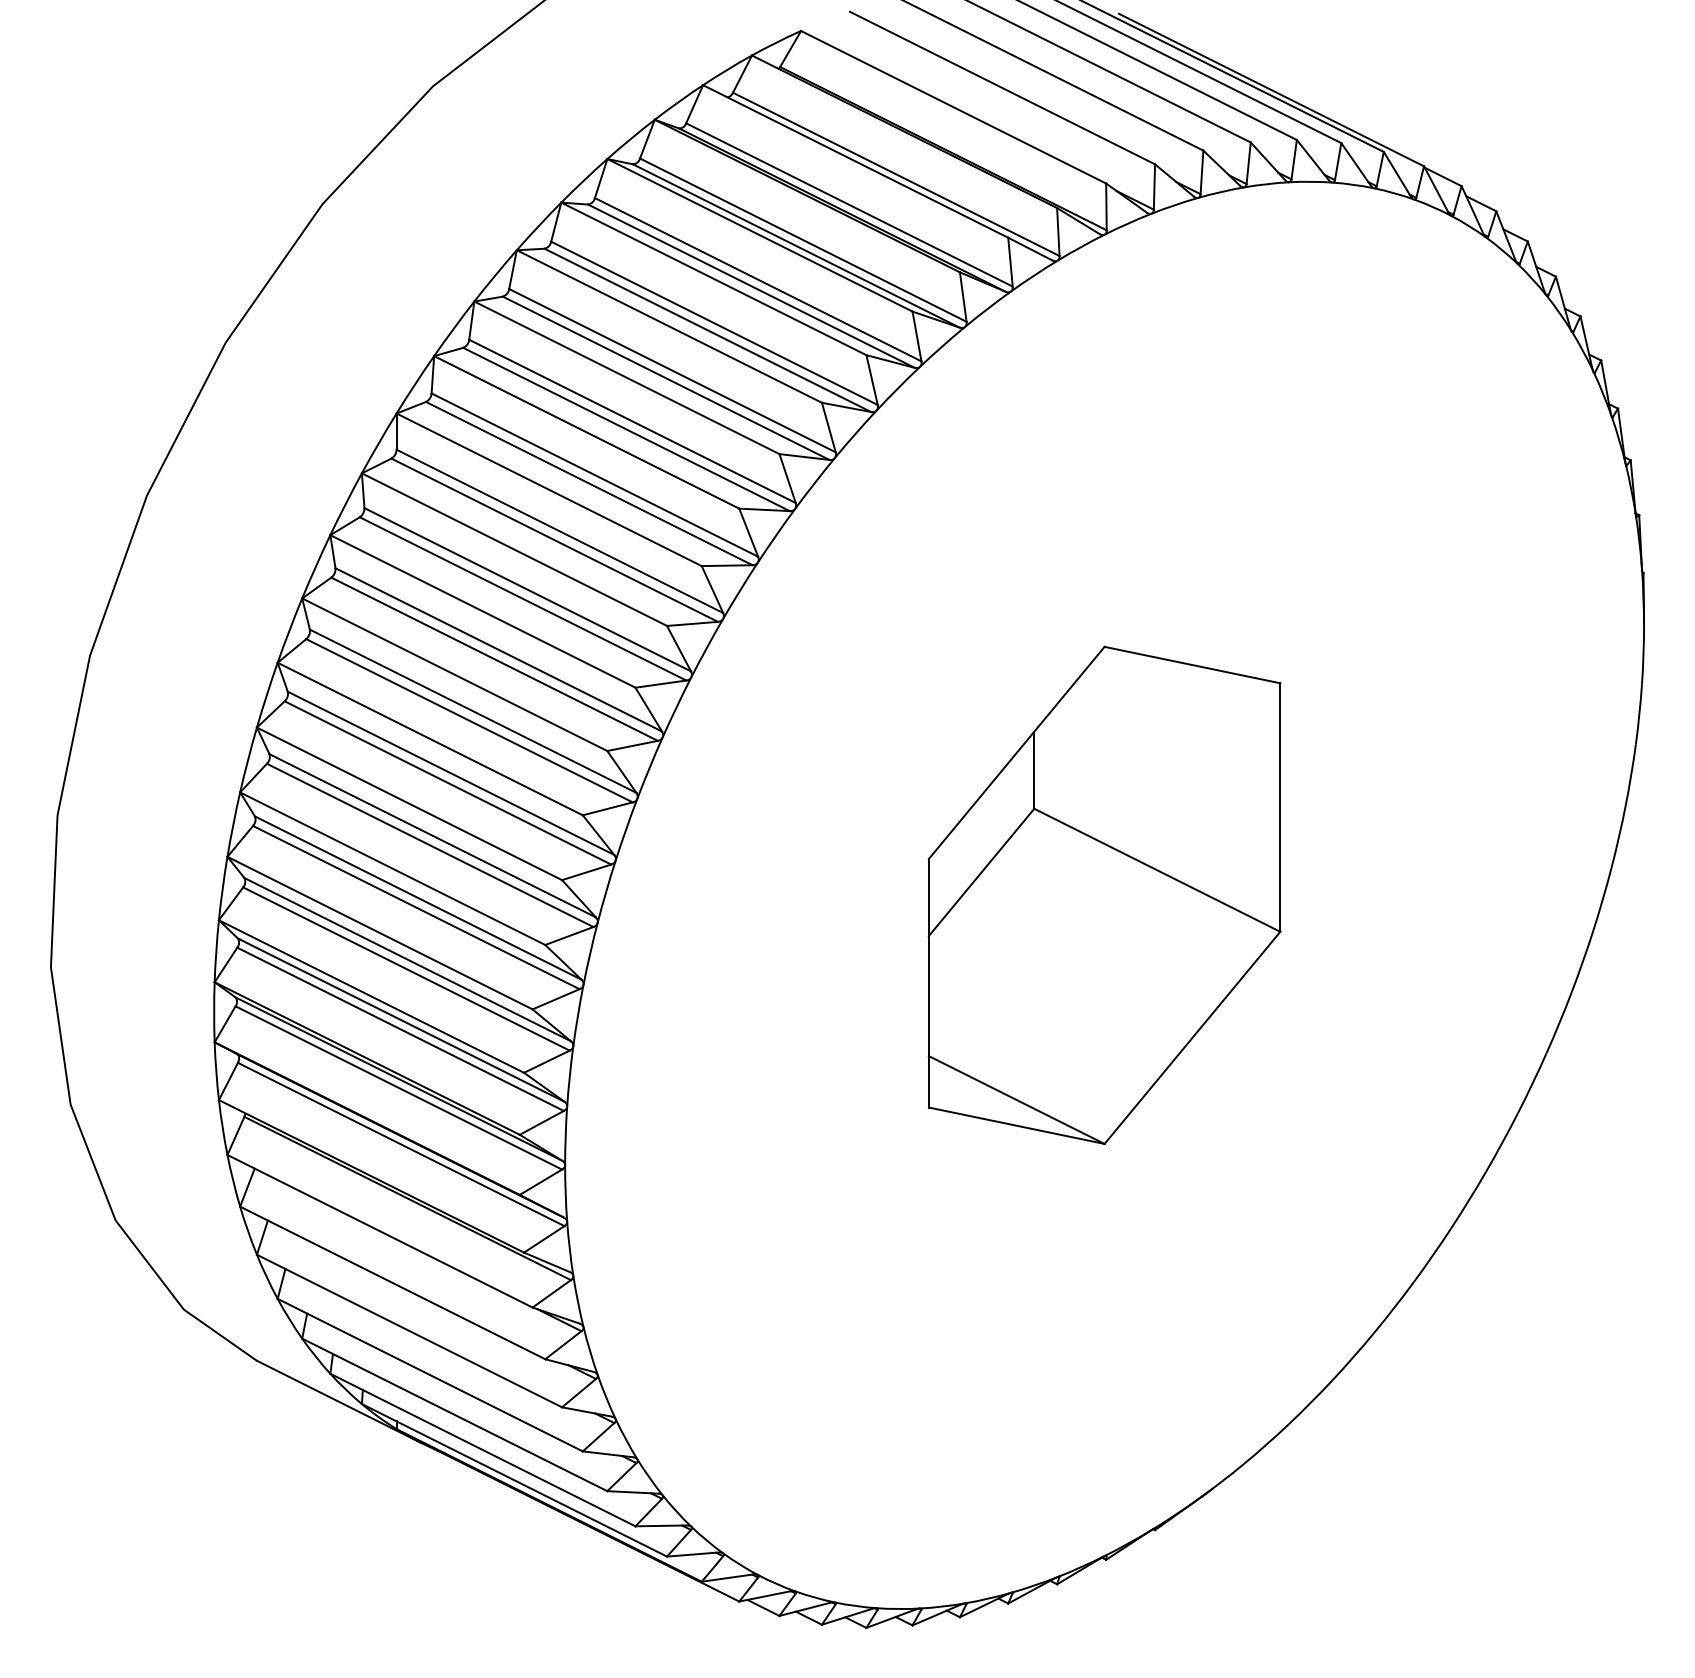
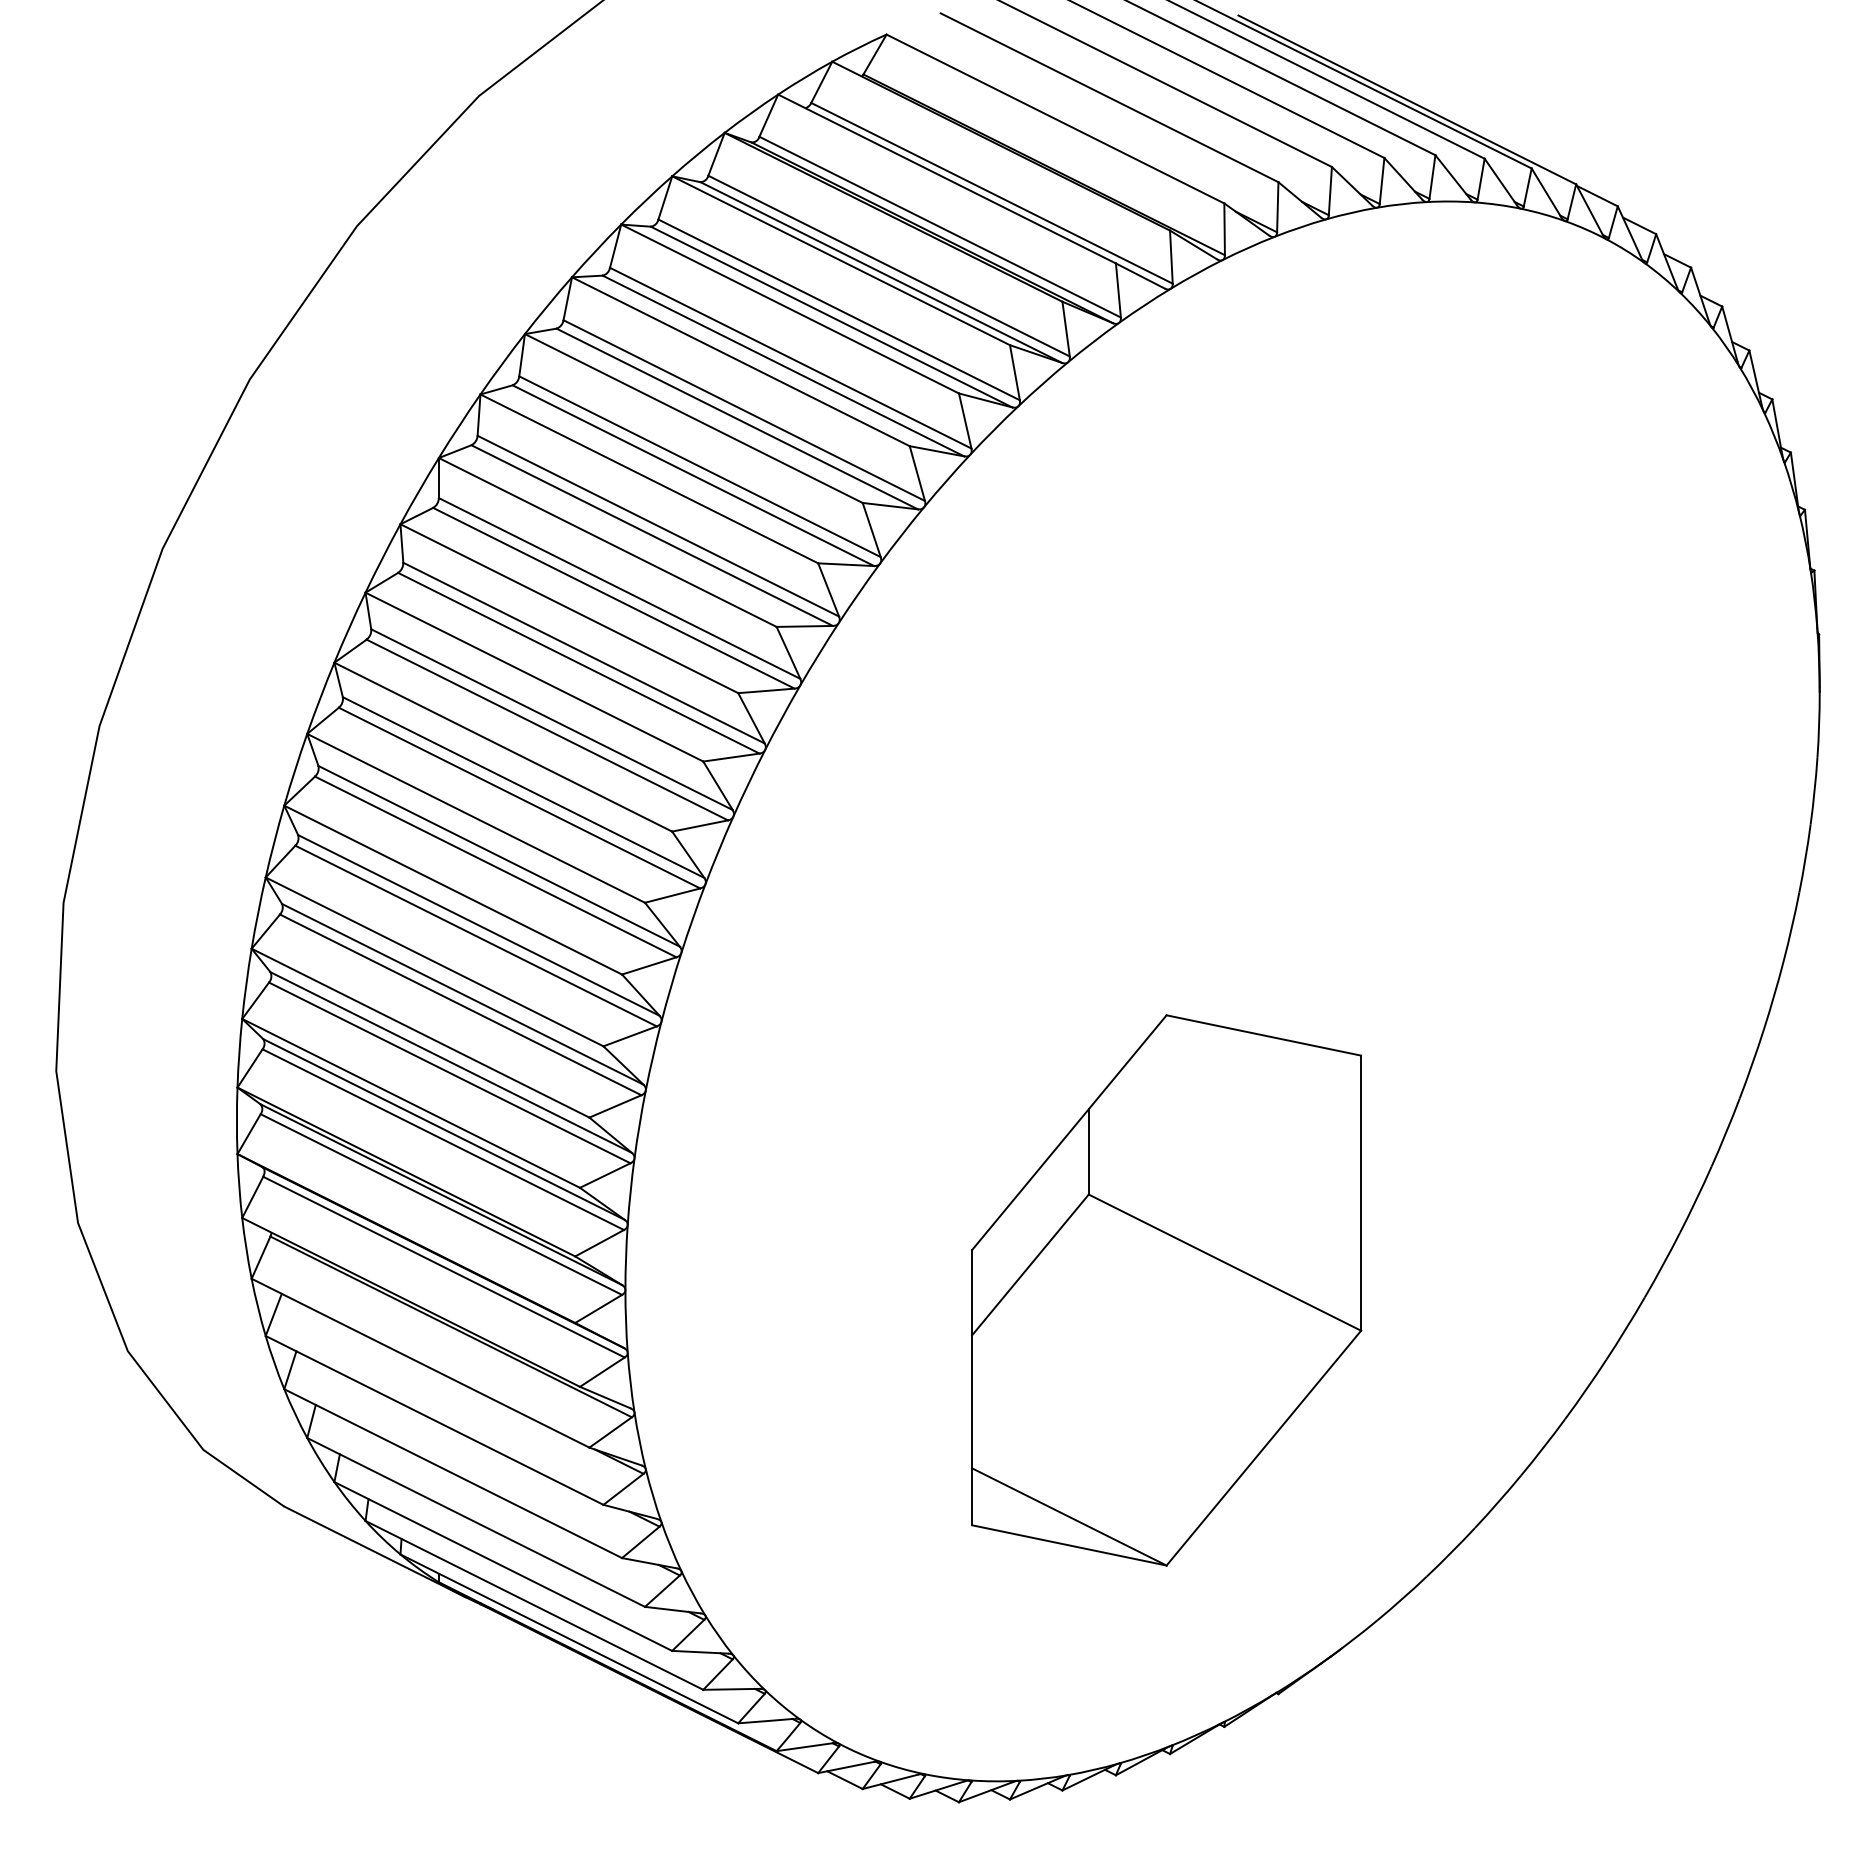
part: (1104, 895) -> (1166, 1290), moved

